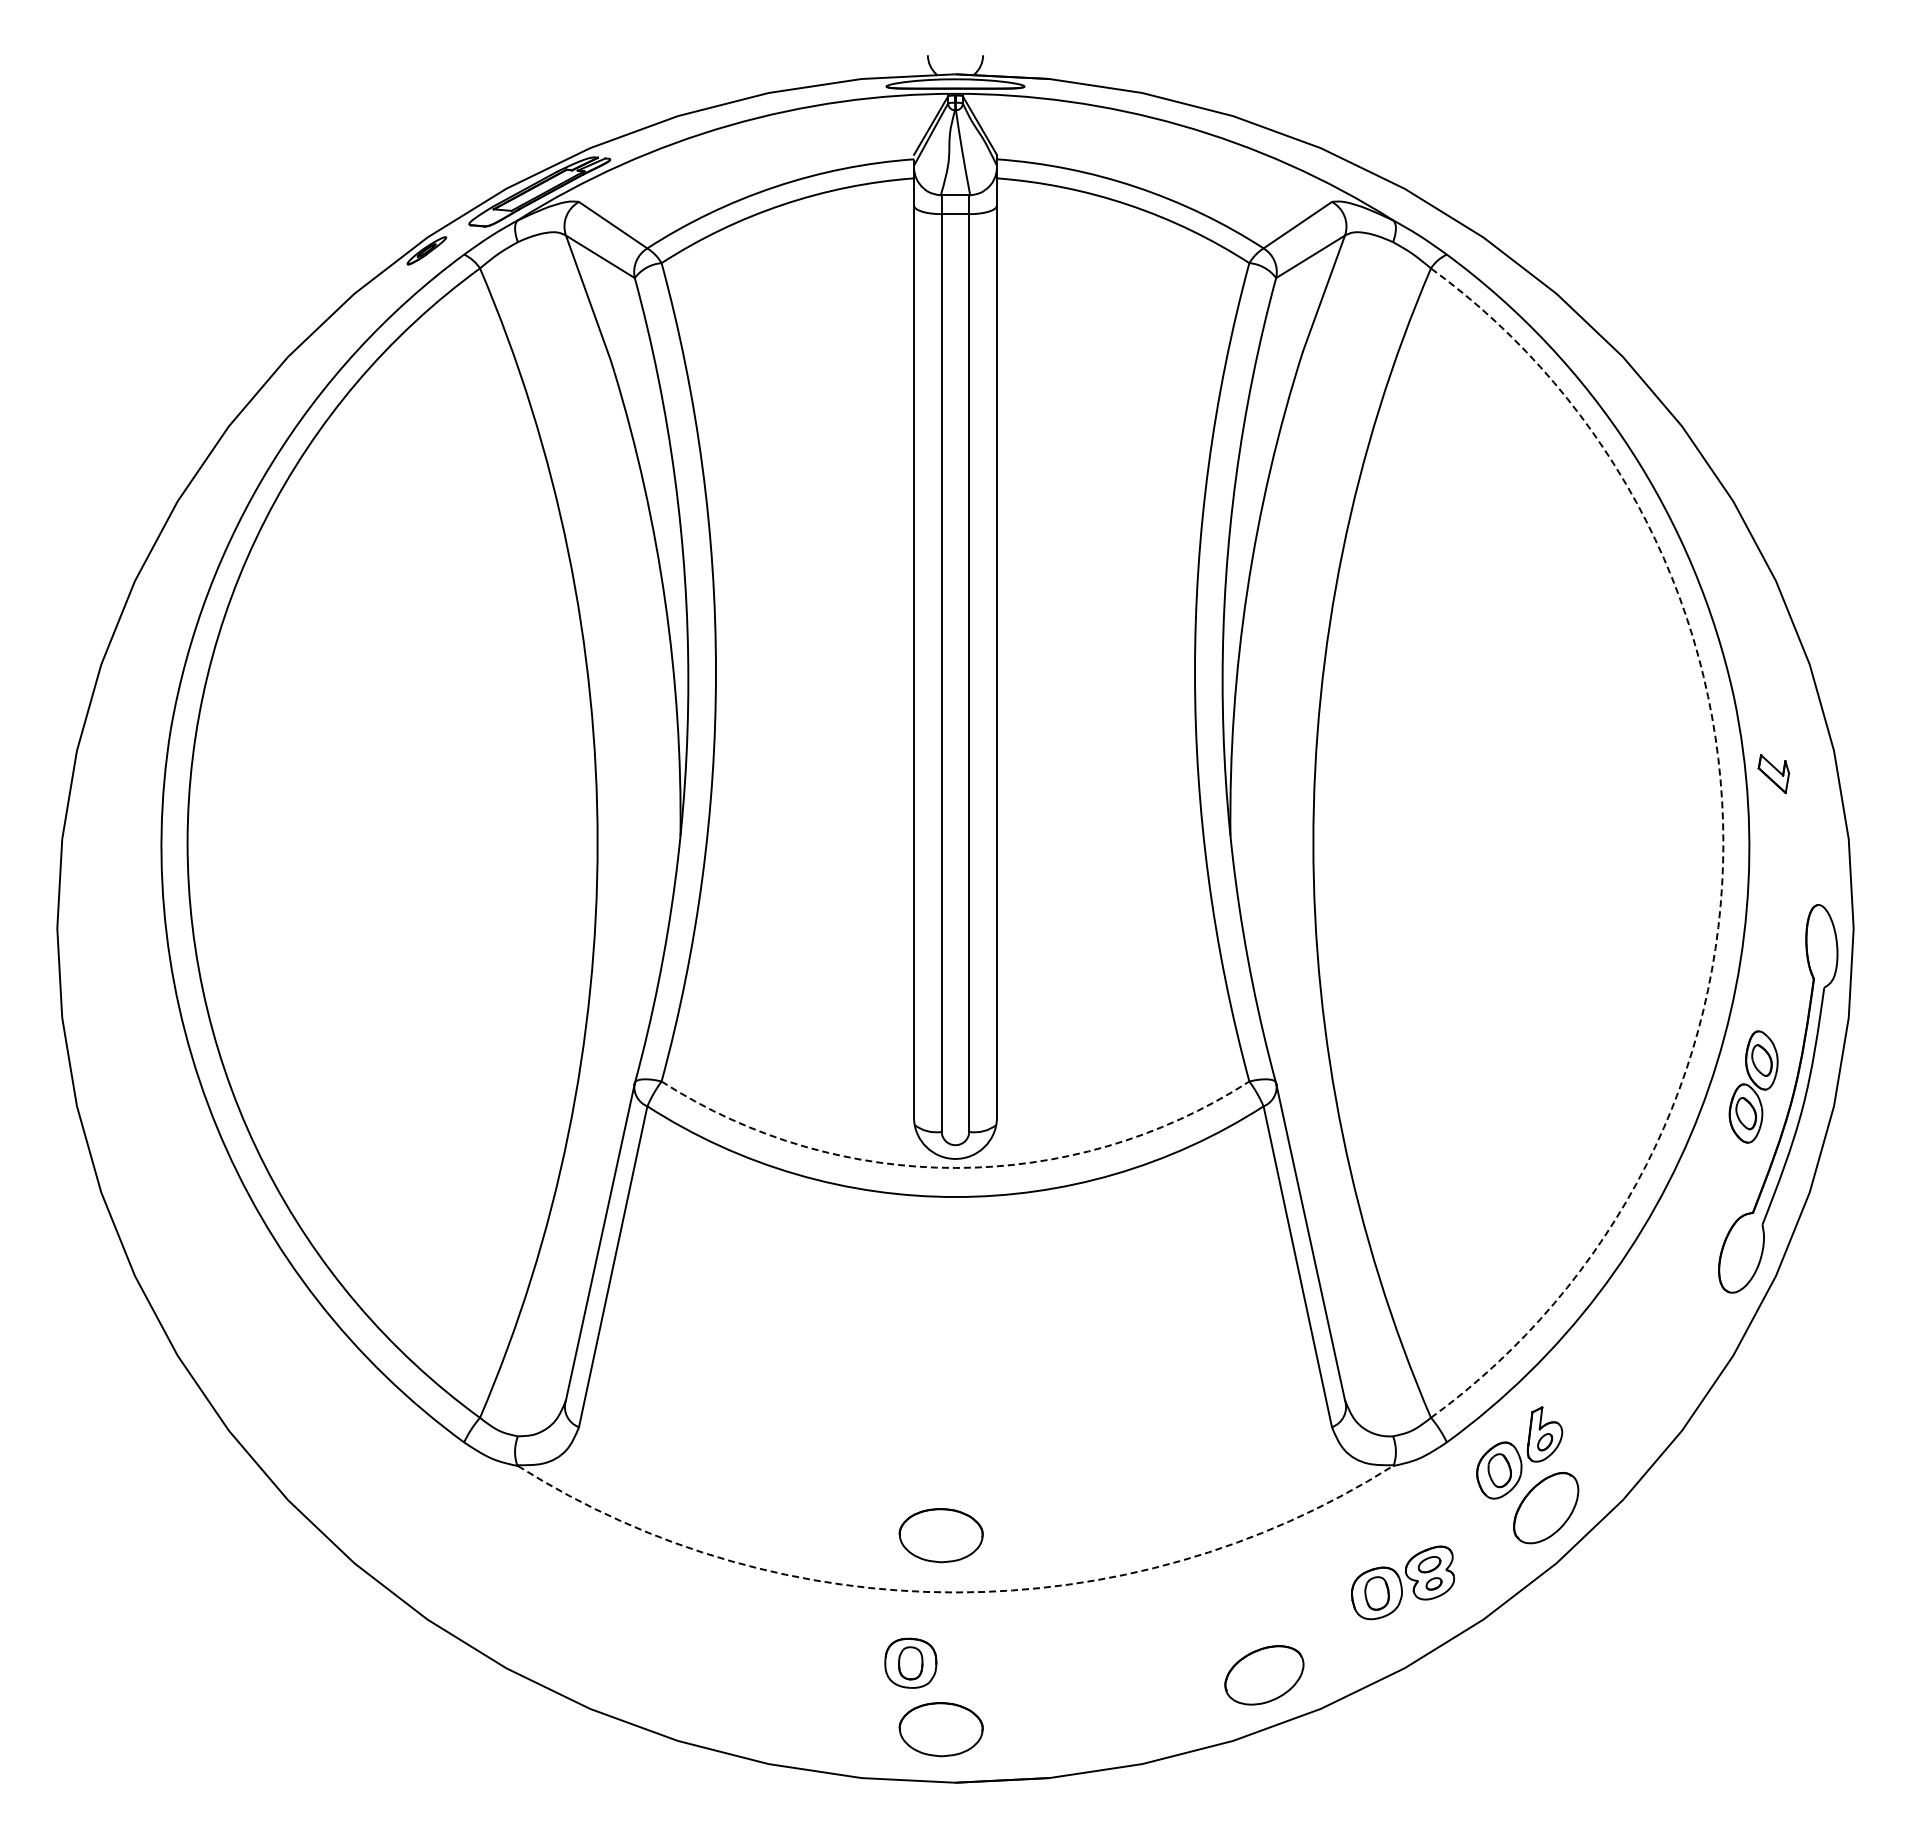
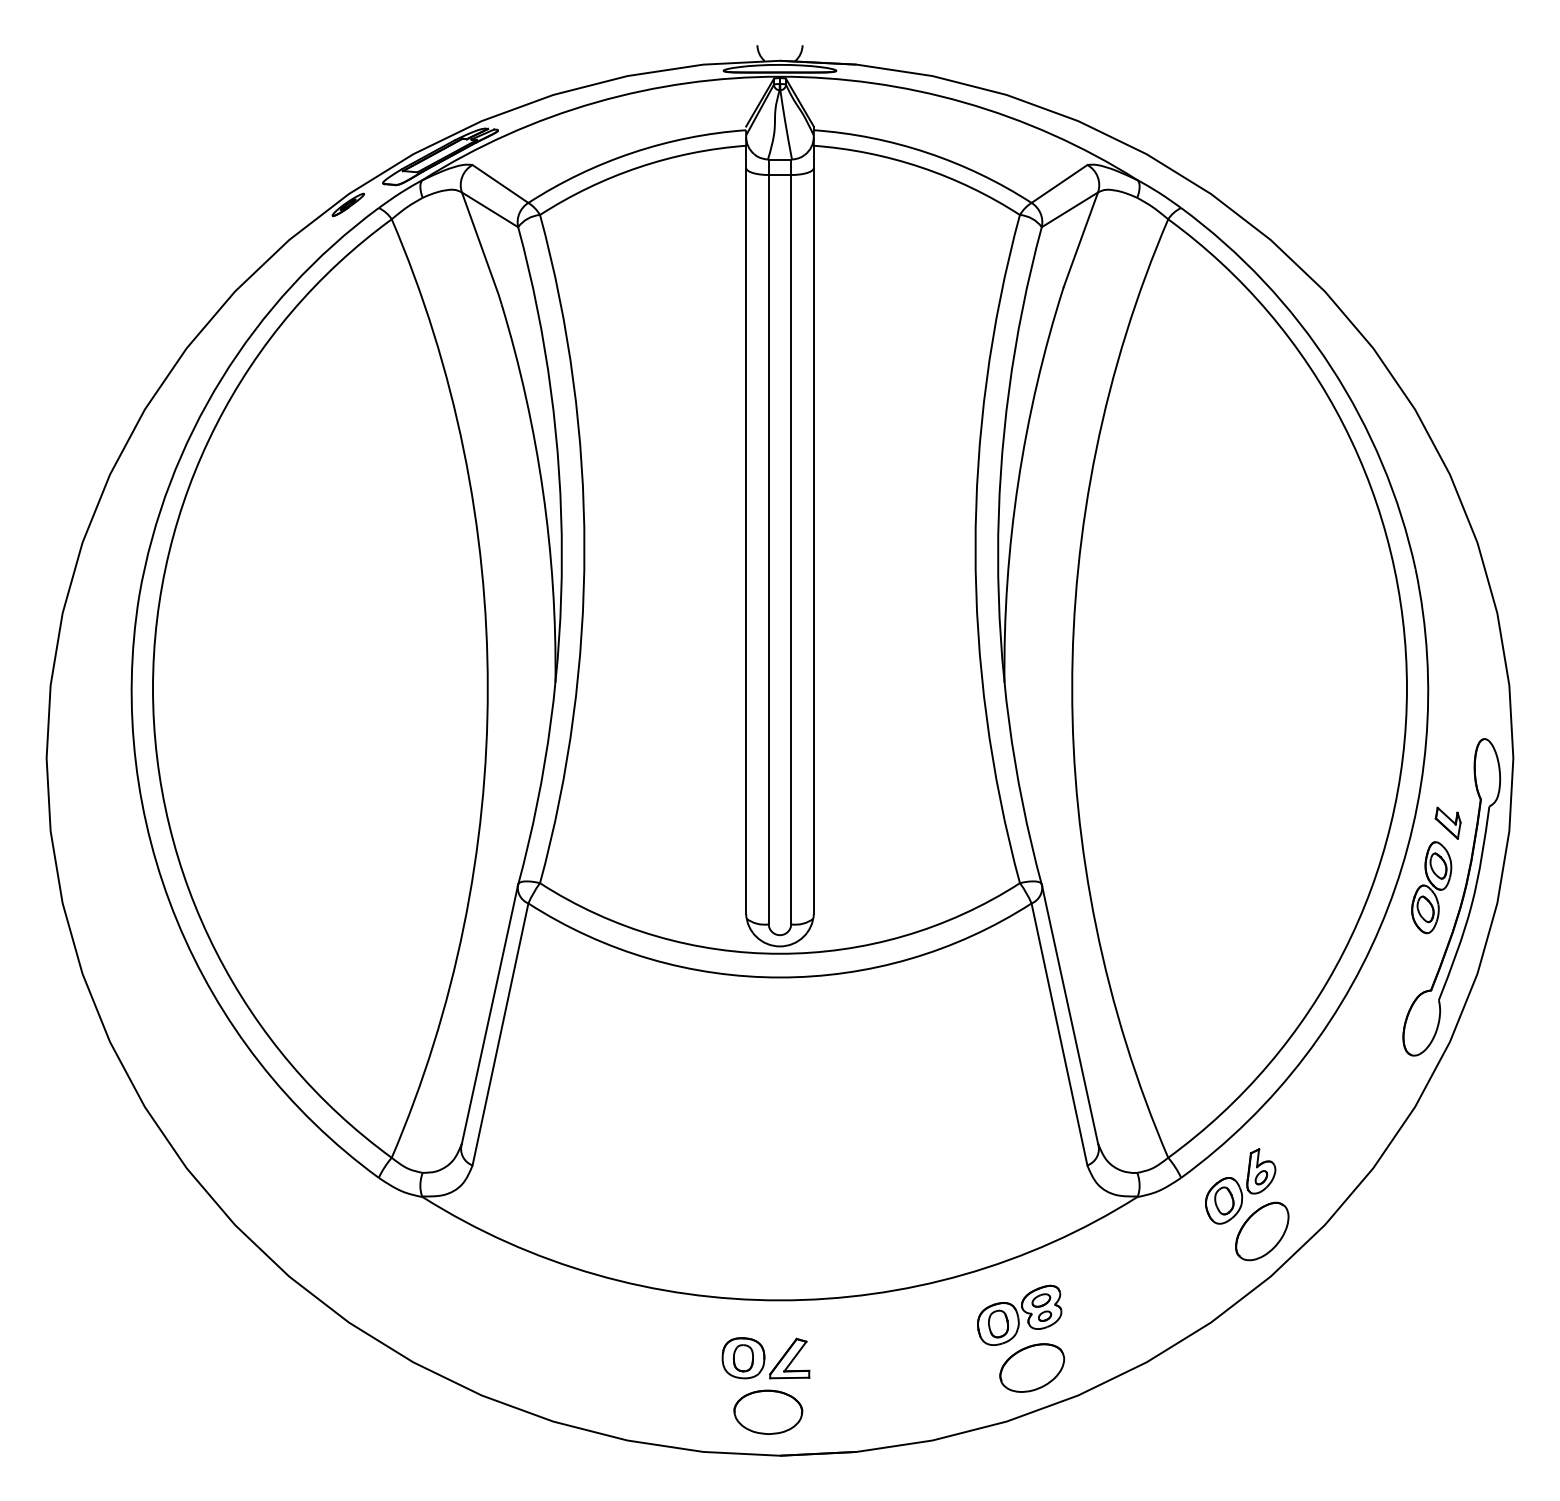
part: (1773, 774) -> (1447, 823), moved
arc: (1723, 843) -> (1407, 688), dashed -> solid
arc: (955, 1167) -> (780, 953), dashed -> solid
part: (940, 1535) -> (767, 1253), removed
part: (1402, 1582) -> (1019, 1315), moved
arc: (955, 1592) -> (780, 1300), dashed -> solid
part: (967, 1663) -> (789, 1358), added

